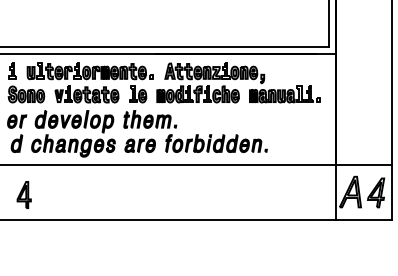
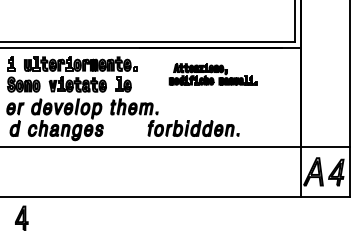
part: (238, 82) -> (213, 73), size x0.6
part: (139, 145) -> (124, 130), removed
part: (23, 194) -> (21, 217), moved

